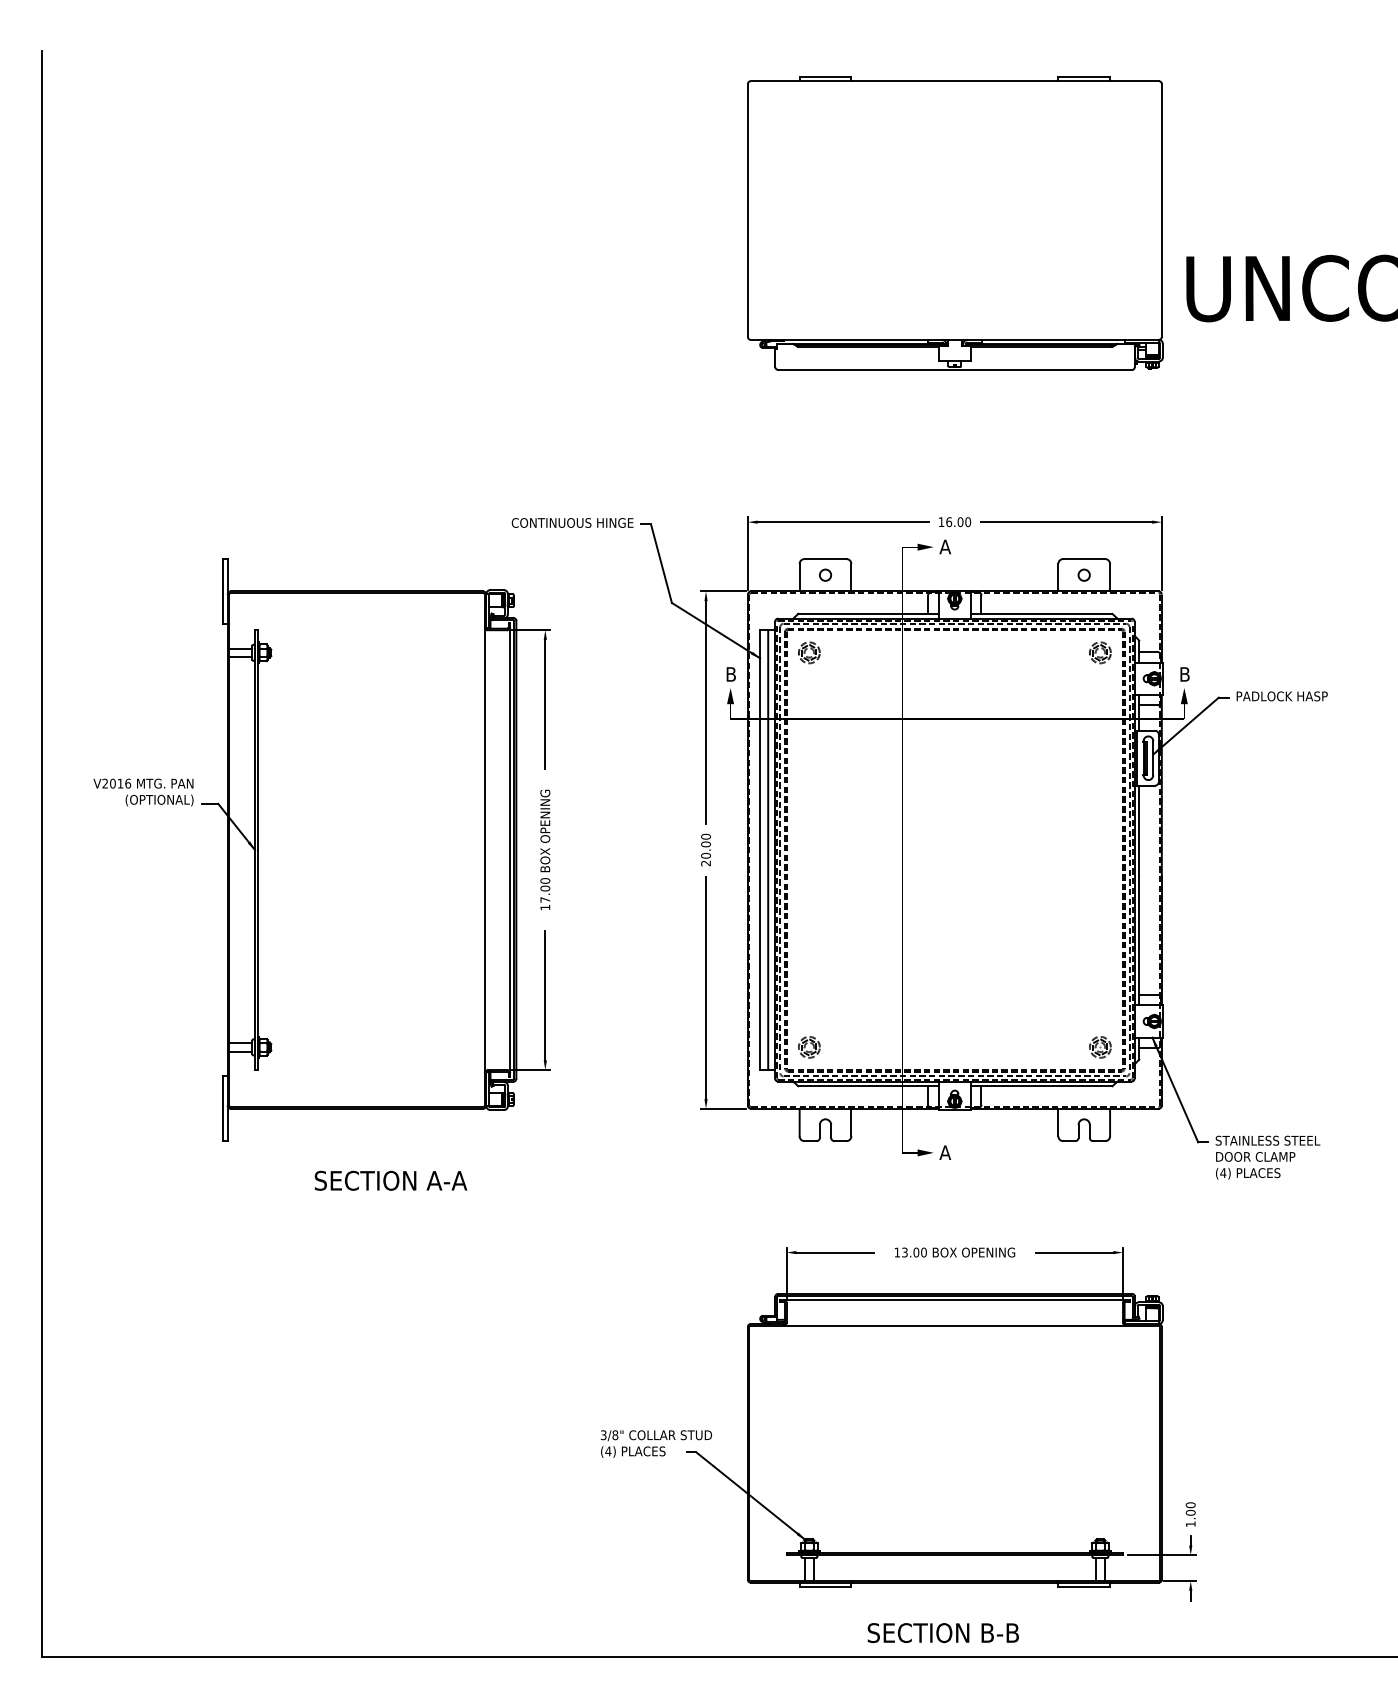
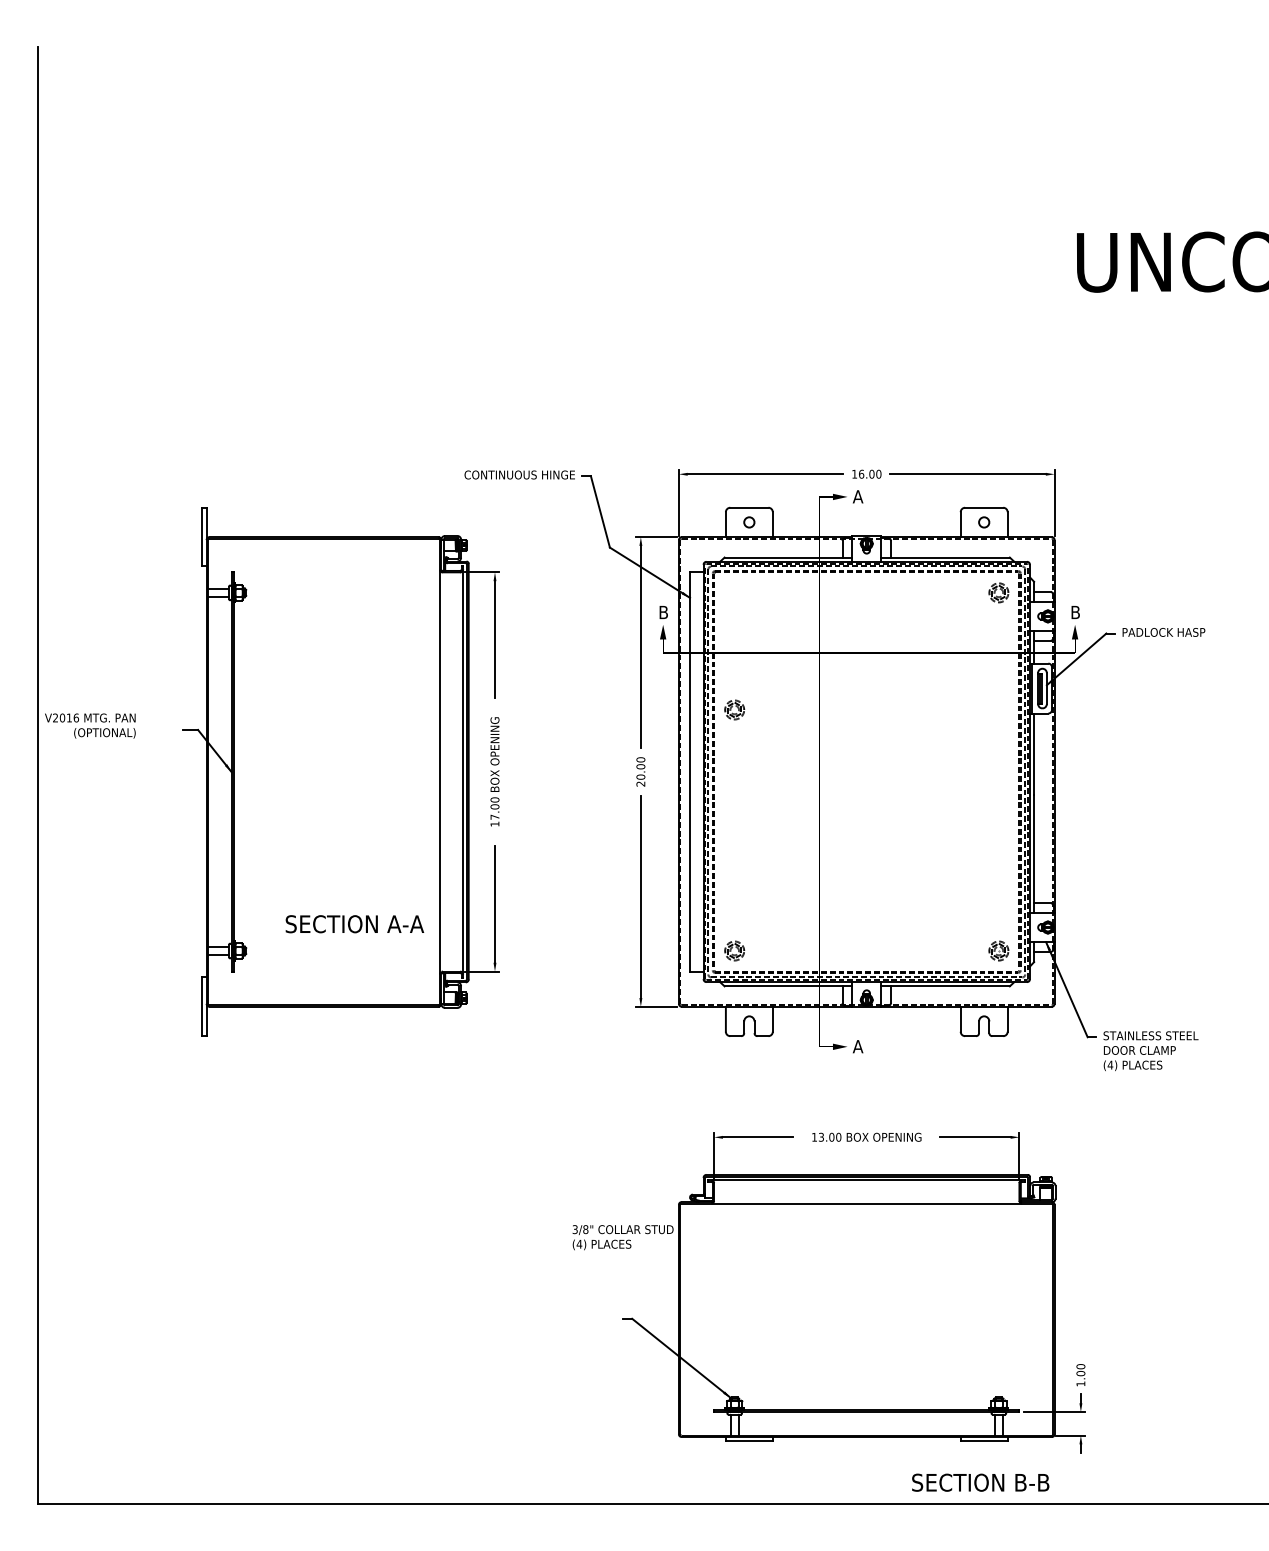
part: (955, 223) -> (867, 203), removed
part: (809, 652) -> (734, 709), moved
text: (143, 792) -> (90, 726), moved
line: (768, 850) -> (697, 772), removed
text: (390, 1180) -> (354, 923), moved
text: (656, 1443) -> (623, 1237), moved
text: (942, 1633) -> (979, 1483), moved

